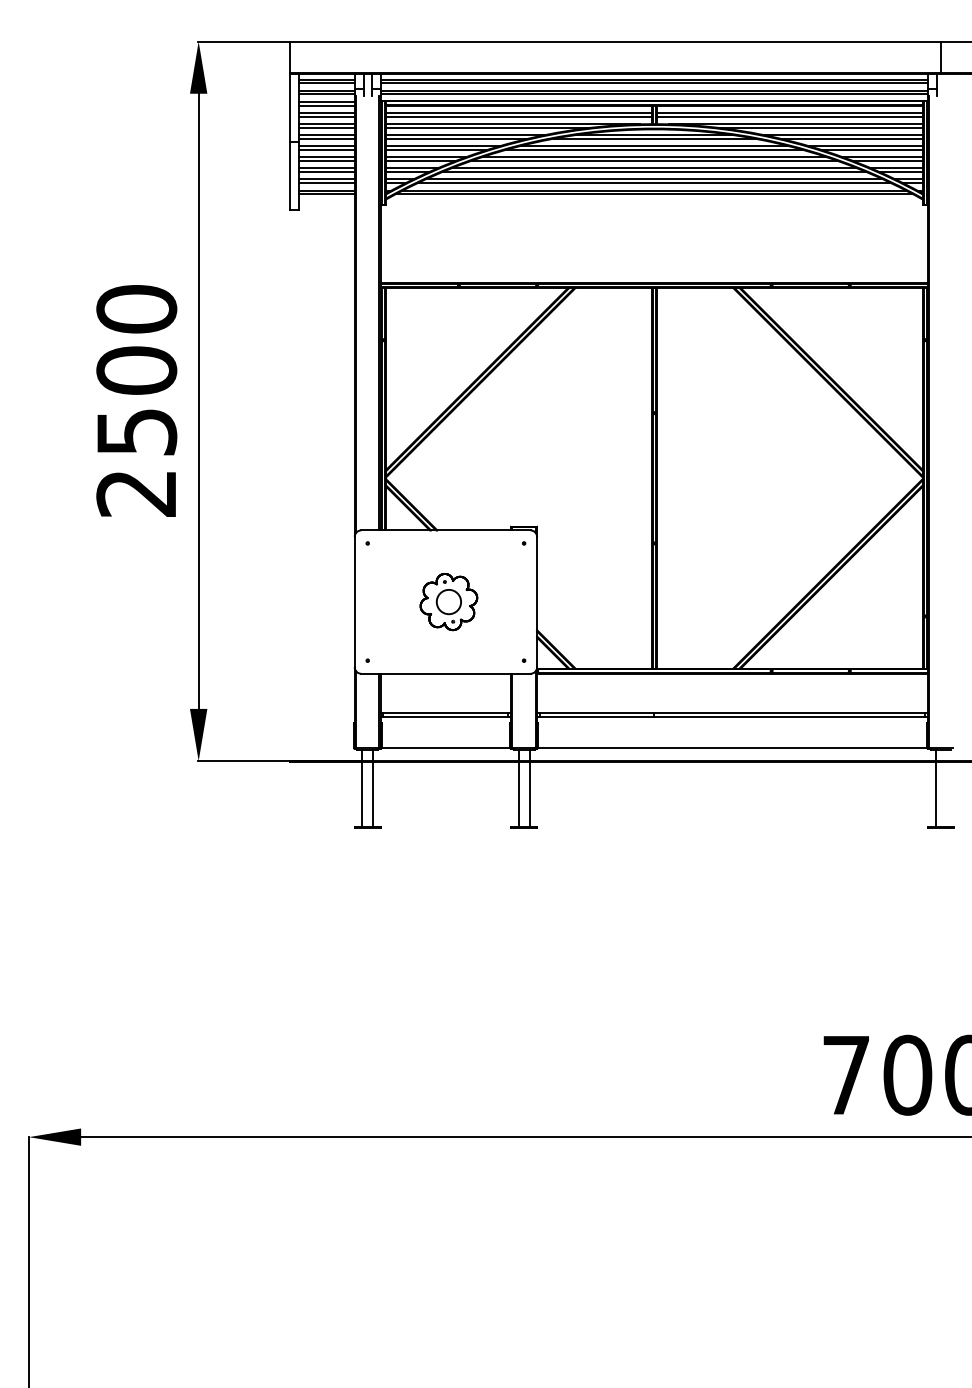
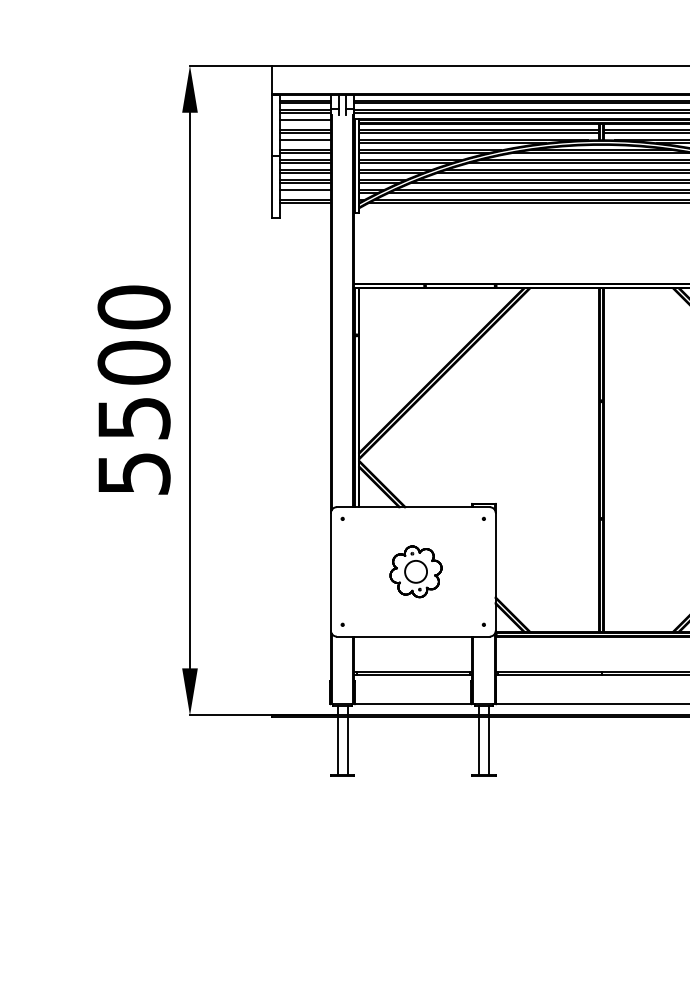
line: (326, 105) -> (305, 123), removed
line: (326, 127) -> (305, 143), removed
line: (326, 182) -> (305, 192), removed
text: (136, 493) -> (133, 473), 2500 -> 5500

